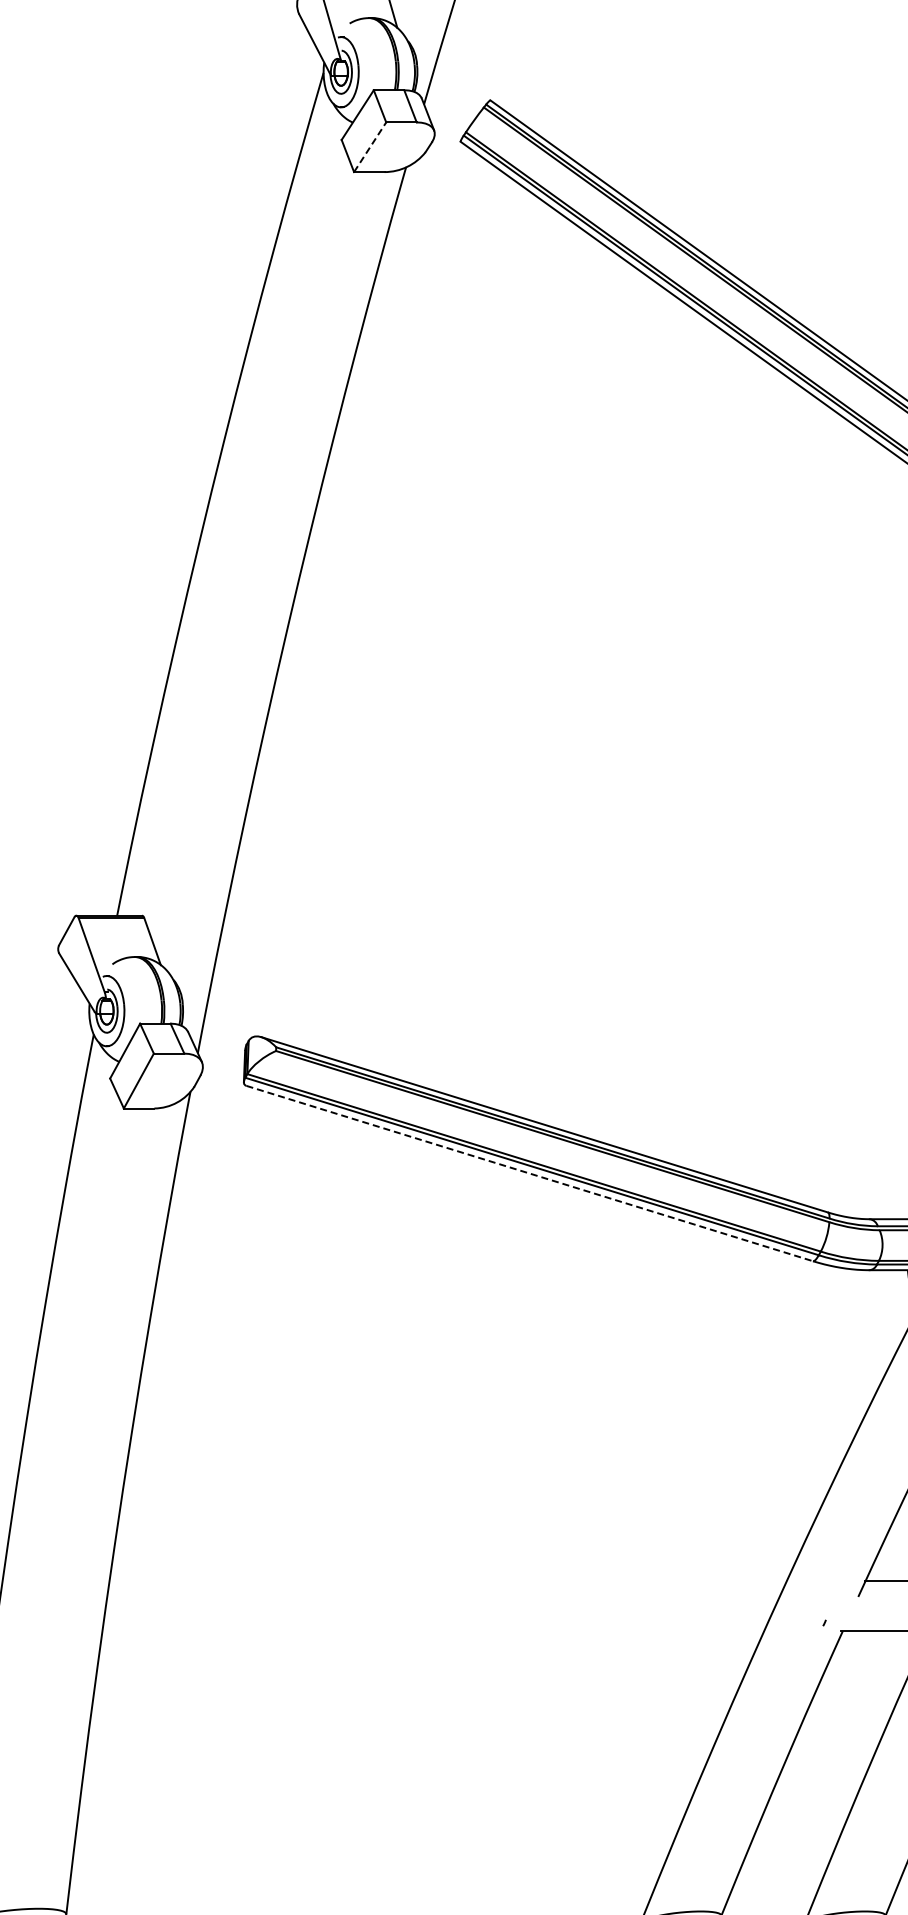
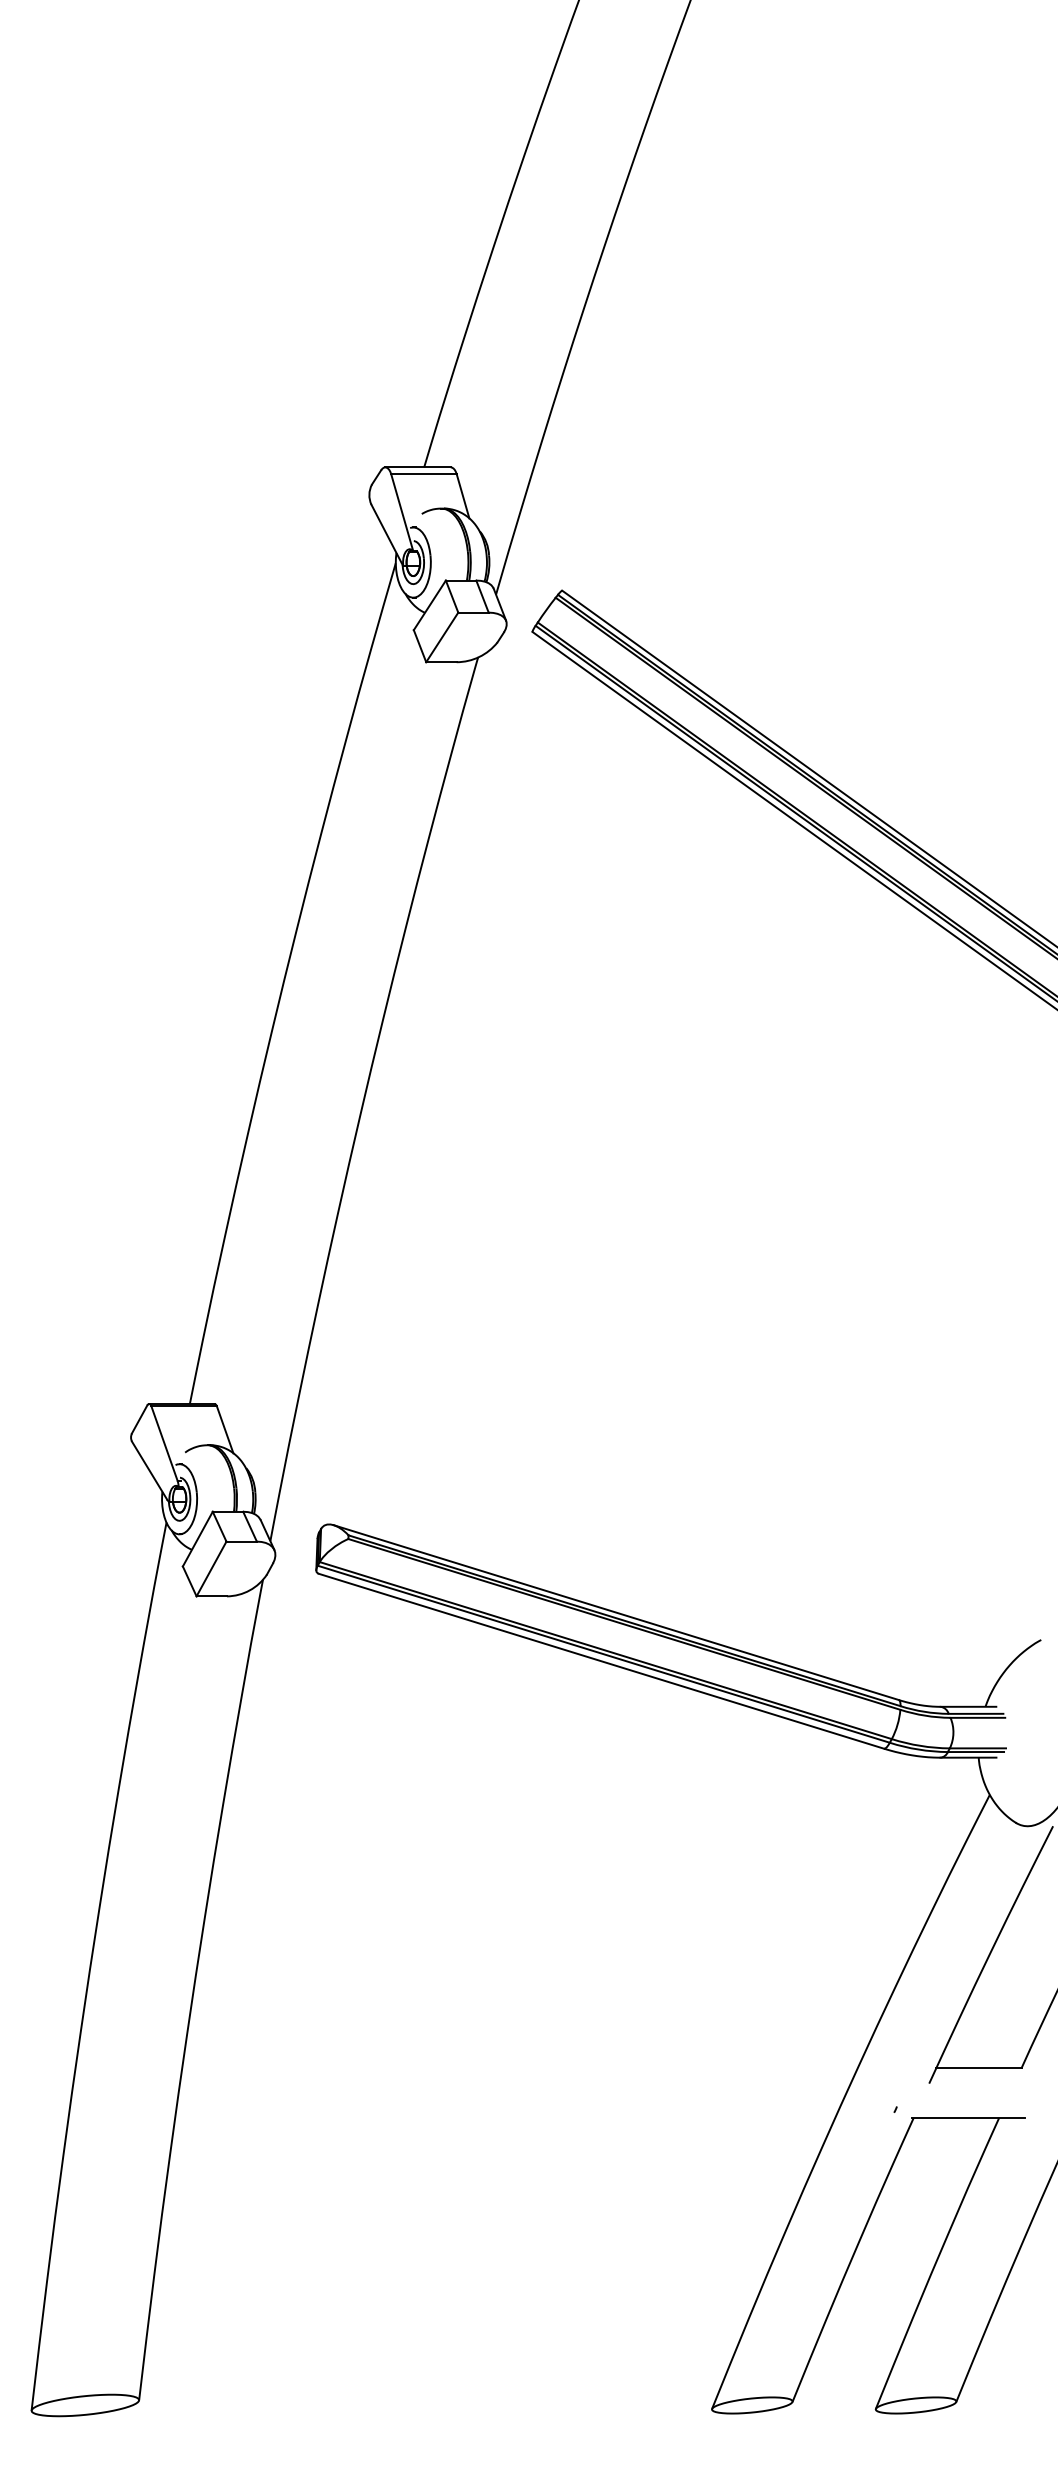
line: (370, 147) -> (442, 637), dashed -> solid
line: (529, 1173) -> (601, 1661), dashed -> solid

